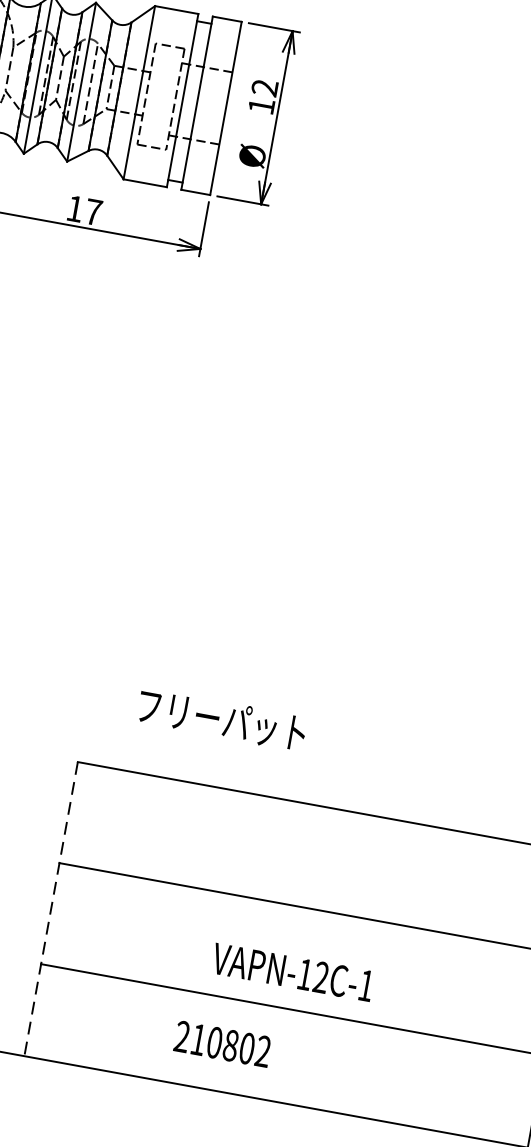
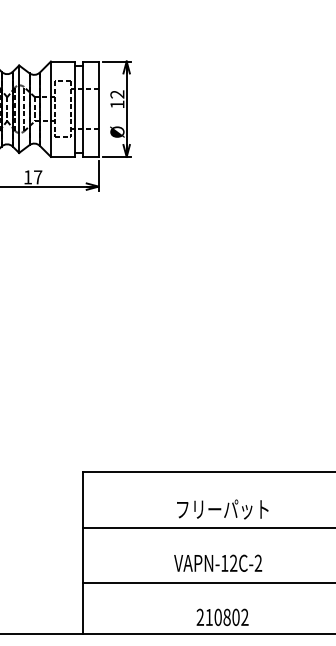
text: (221, 719) -> (222, 509), moved
line: (51, 910) -> (83, 553), dashed -> solid
text: (366, 984) -> (258, 562), VAPN-12C-1 -> VAPN-12C-2
text: (222, 1042) -> (222, 616), moved

